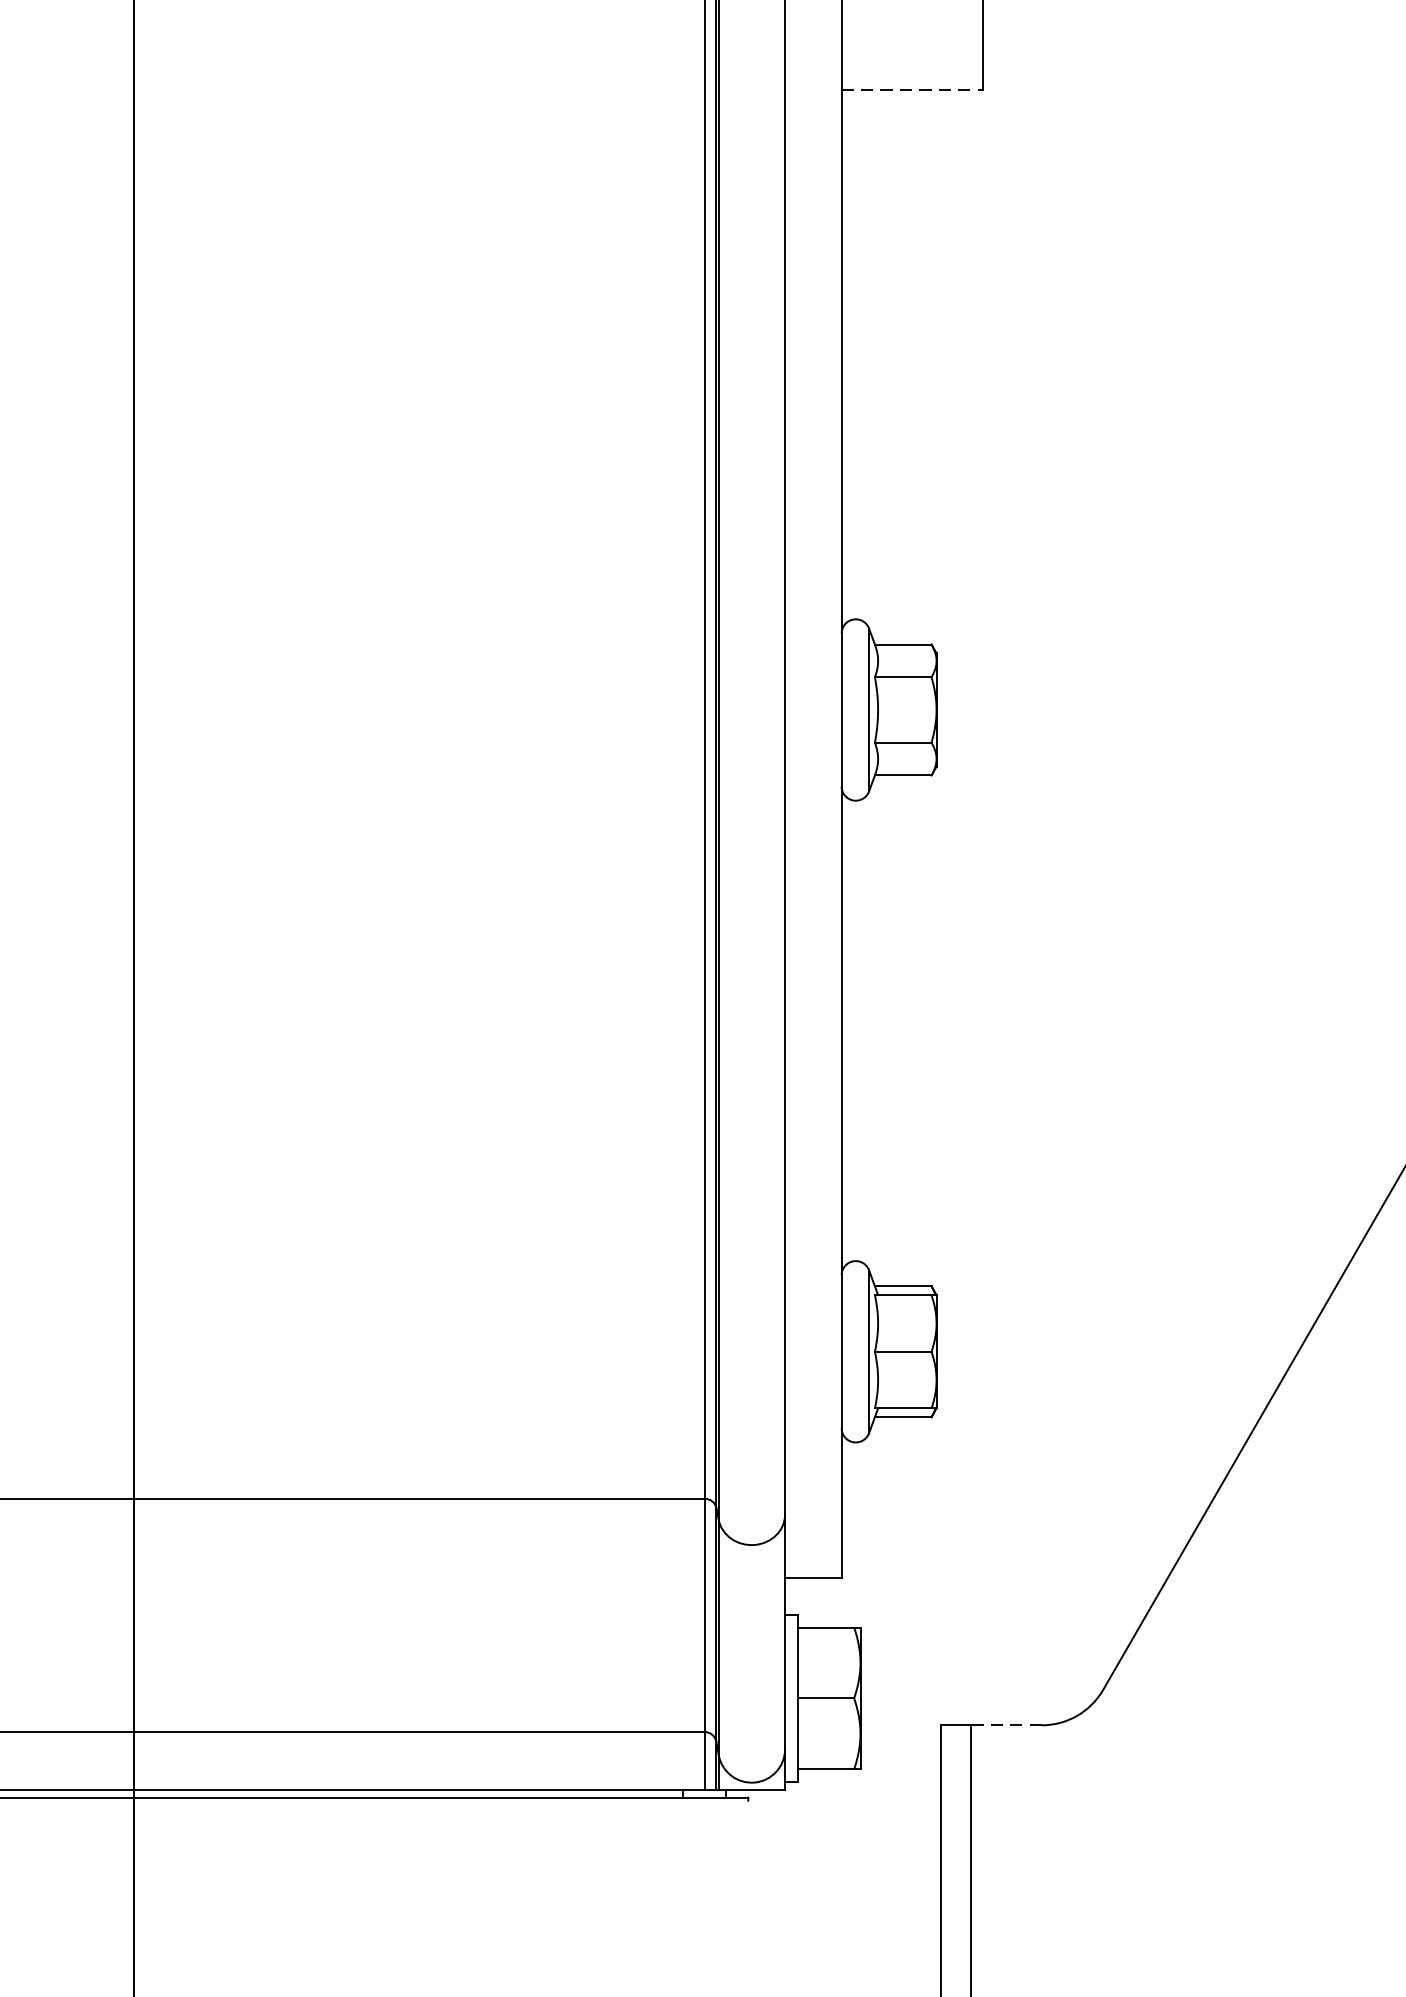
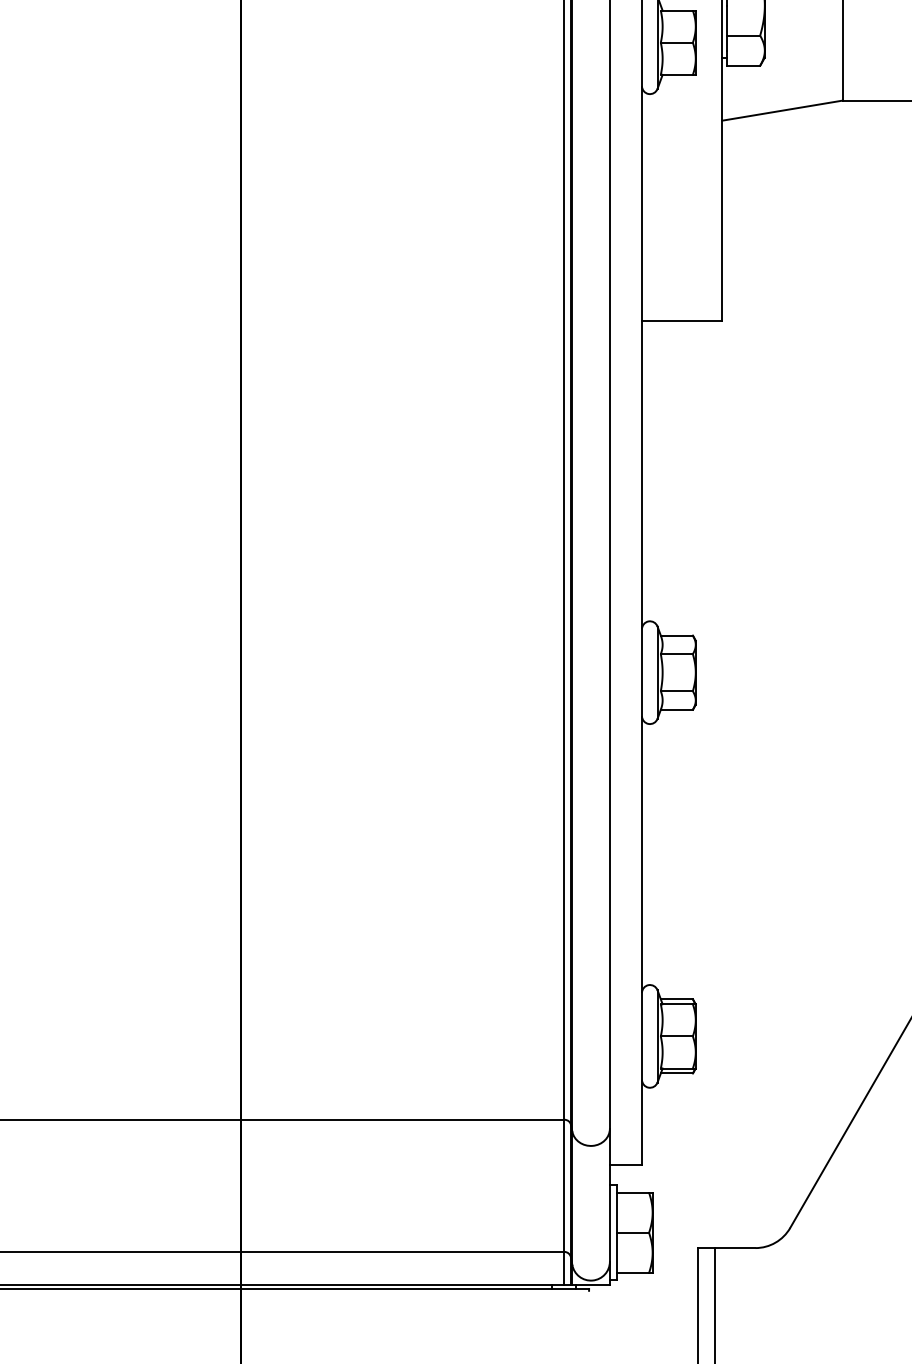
line: (913, 90) -> (682, 321), dashed -> solid
line: (1004, 1726) -> (734, 1248), dashed -> solid

